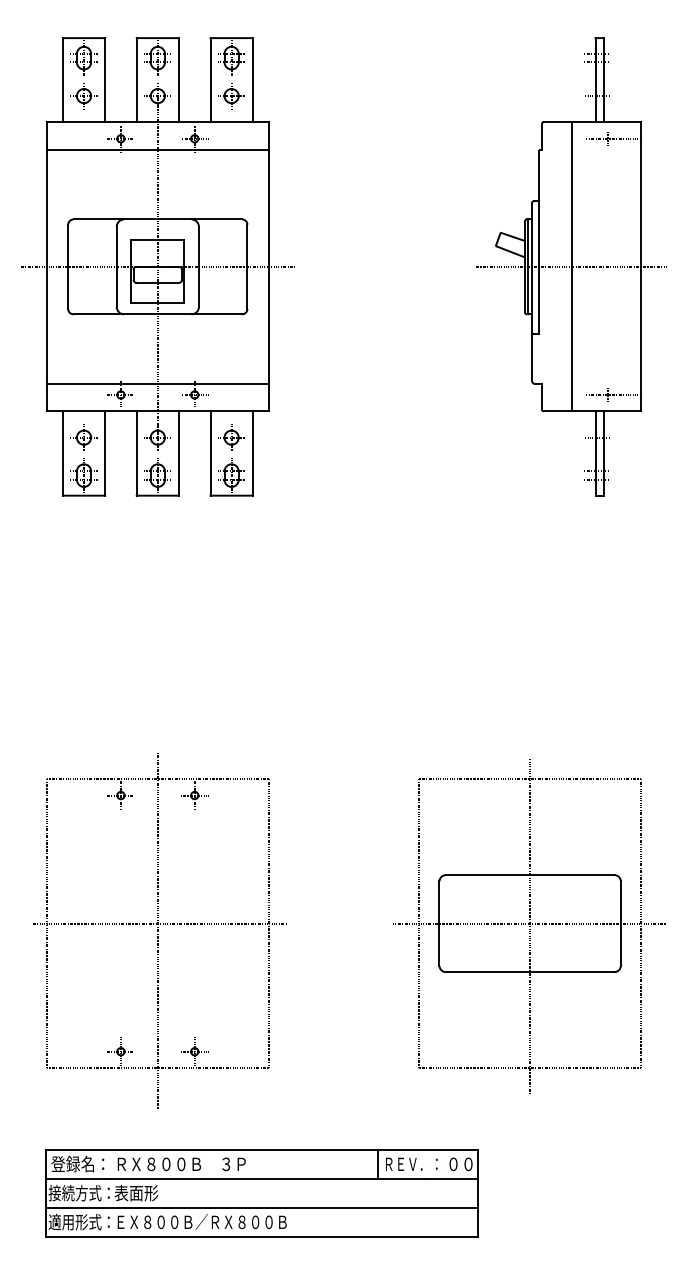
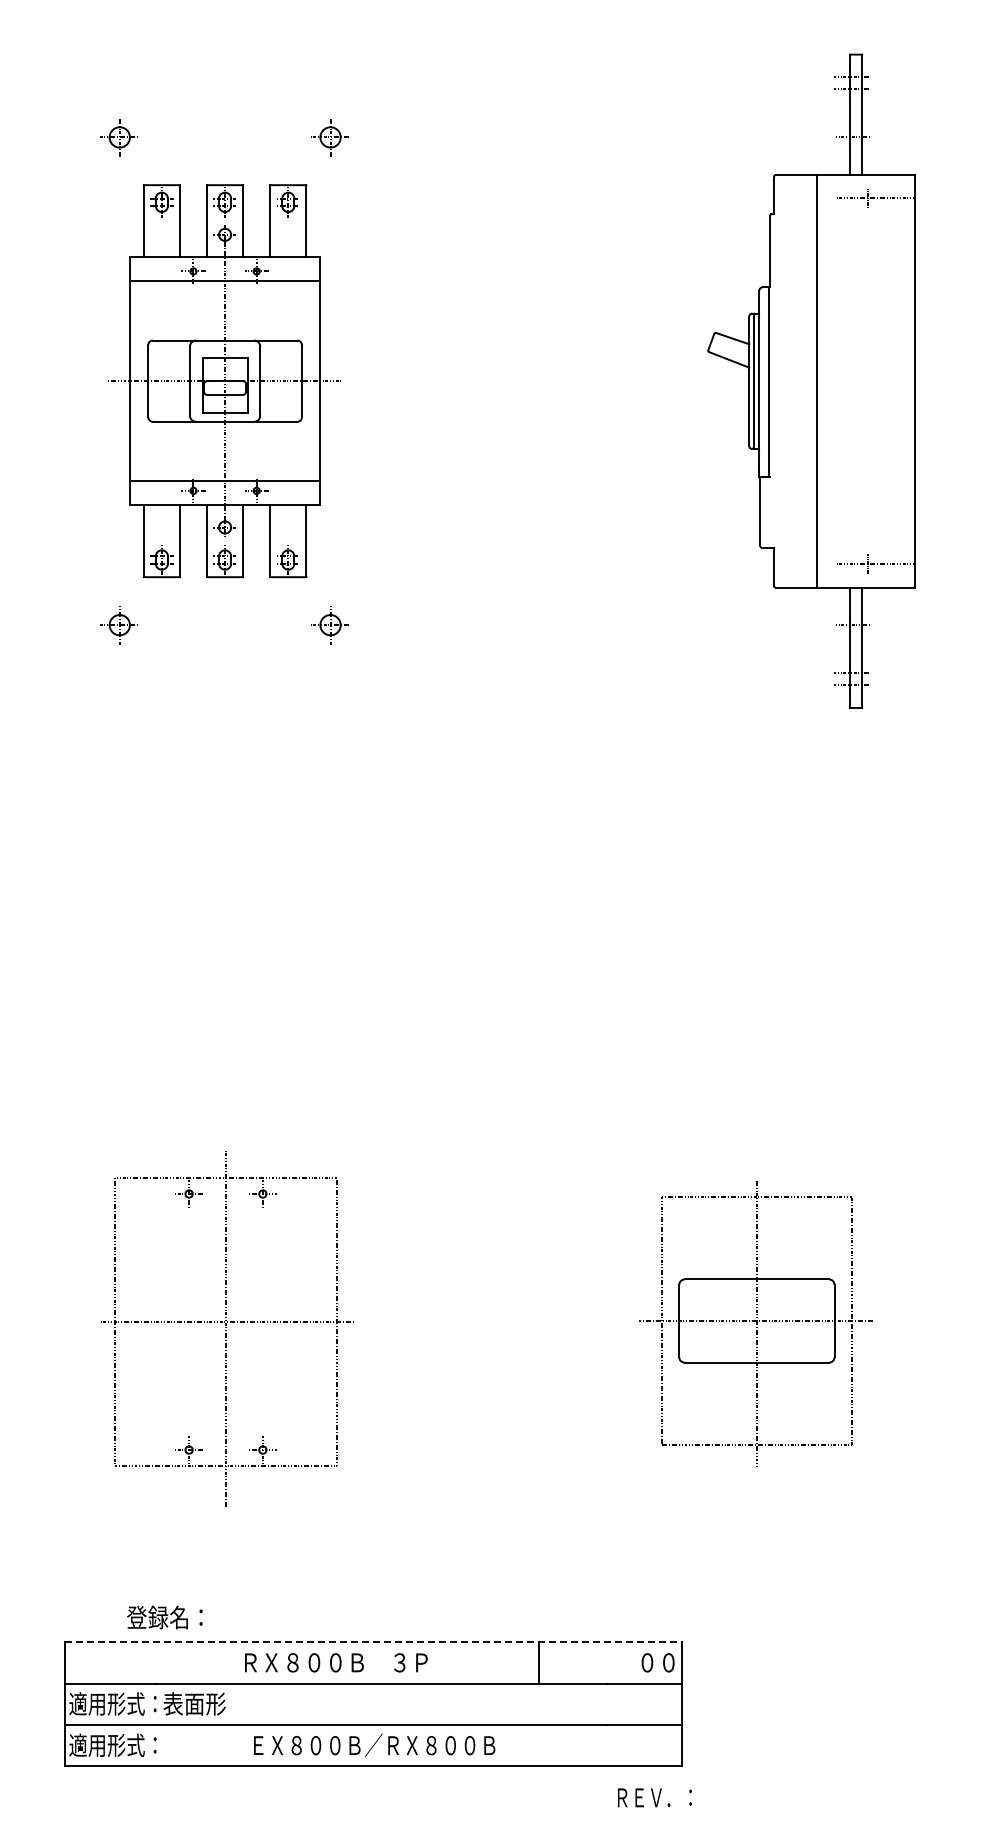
part: (157, 266) -> (224, 380), size x0.6
line: (571, 267) -> (815, 381), removed
part: (529, 926) -> (756, 1323), size x0.6
part: (159, 930) -> (227, 1328), size x0.7
line: (261, 1150) -> (373, 1642), solid -> dashed
text: (77, 1164) -> (164, 1617), moved
text: (181, 1164) -> (336, 1662), moved
text: (411, 1164) -> (654, 1797), moved
text: (68, 1192) -> (97, 1703), 接続方式： -> 適用形式：
text: (202, 1221) -> (374, 1744), moved

